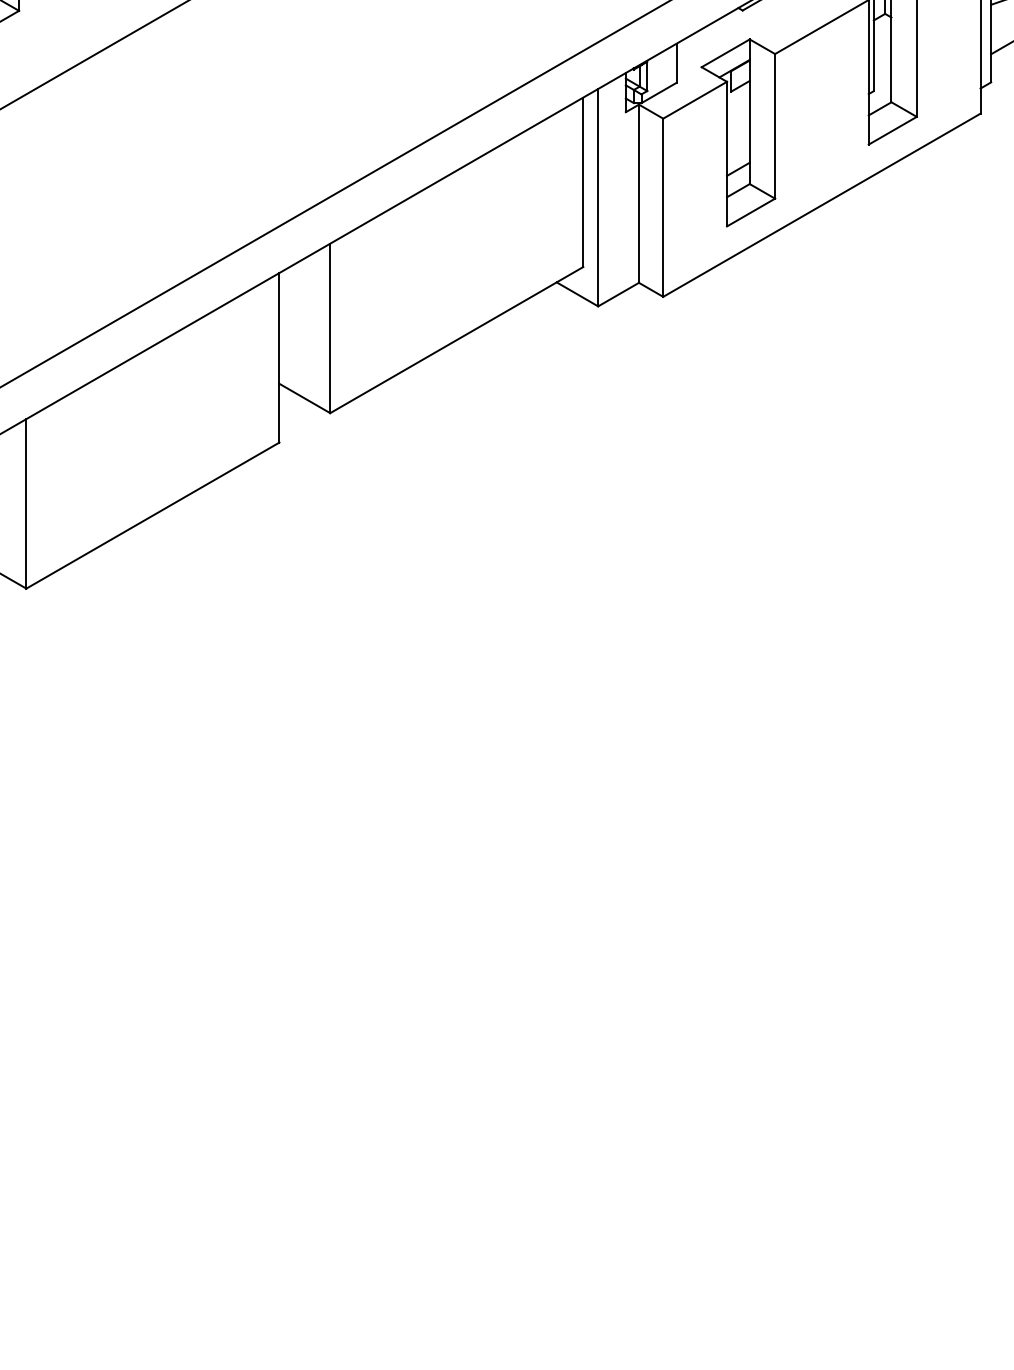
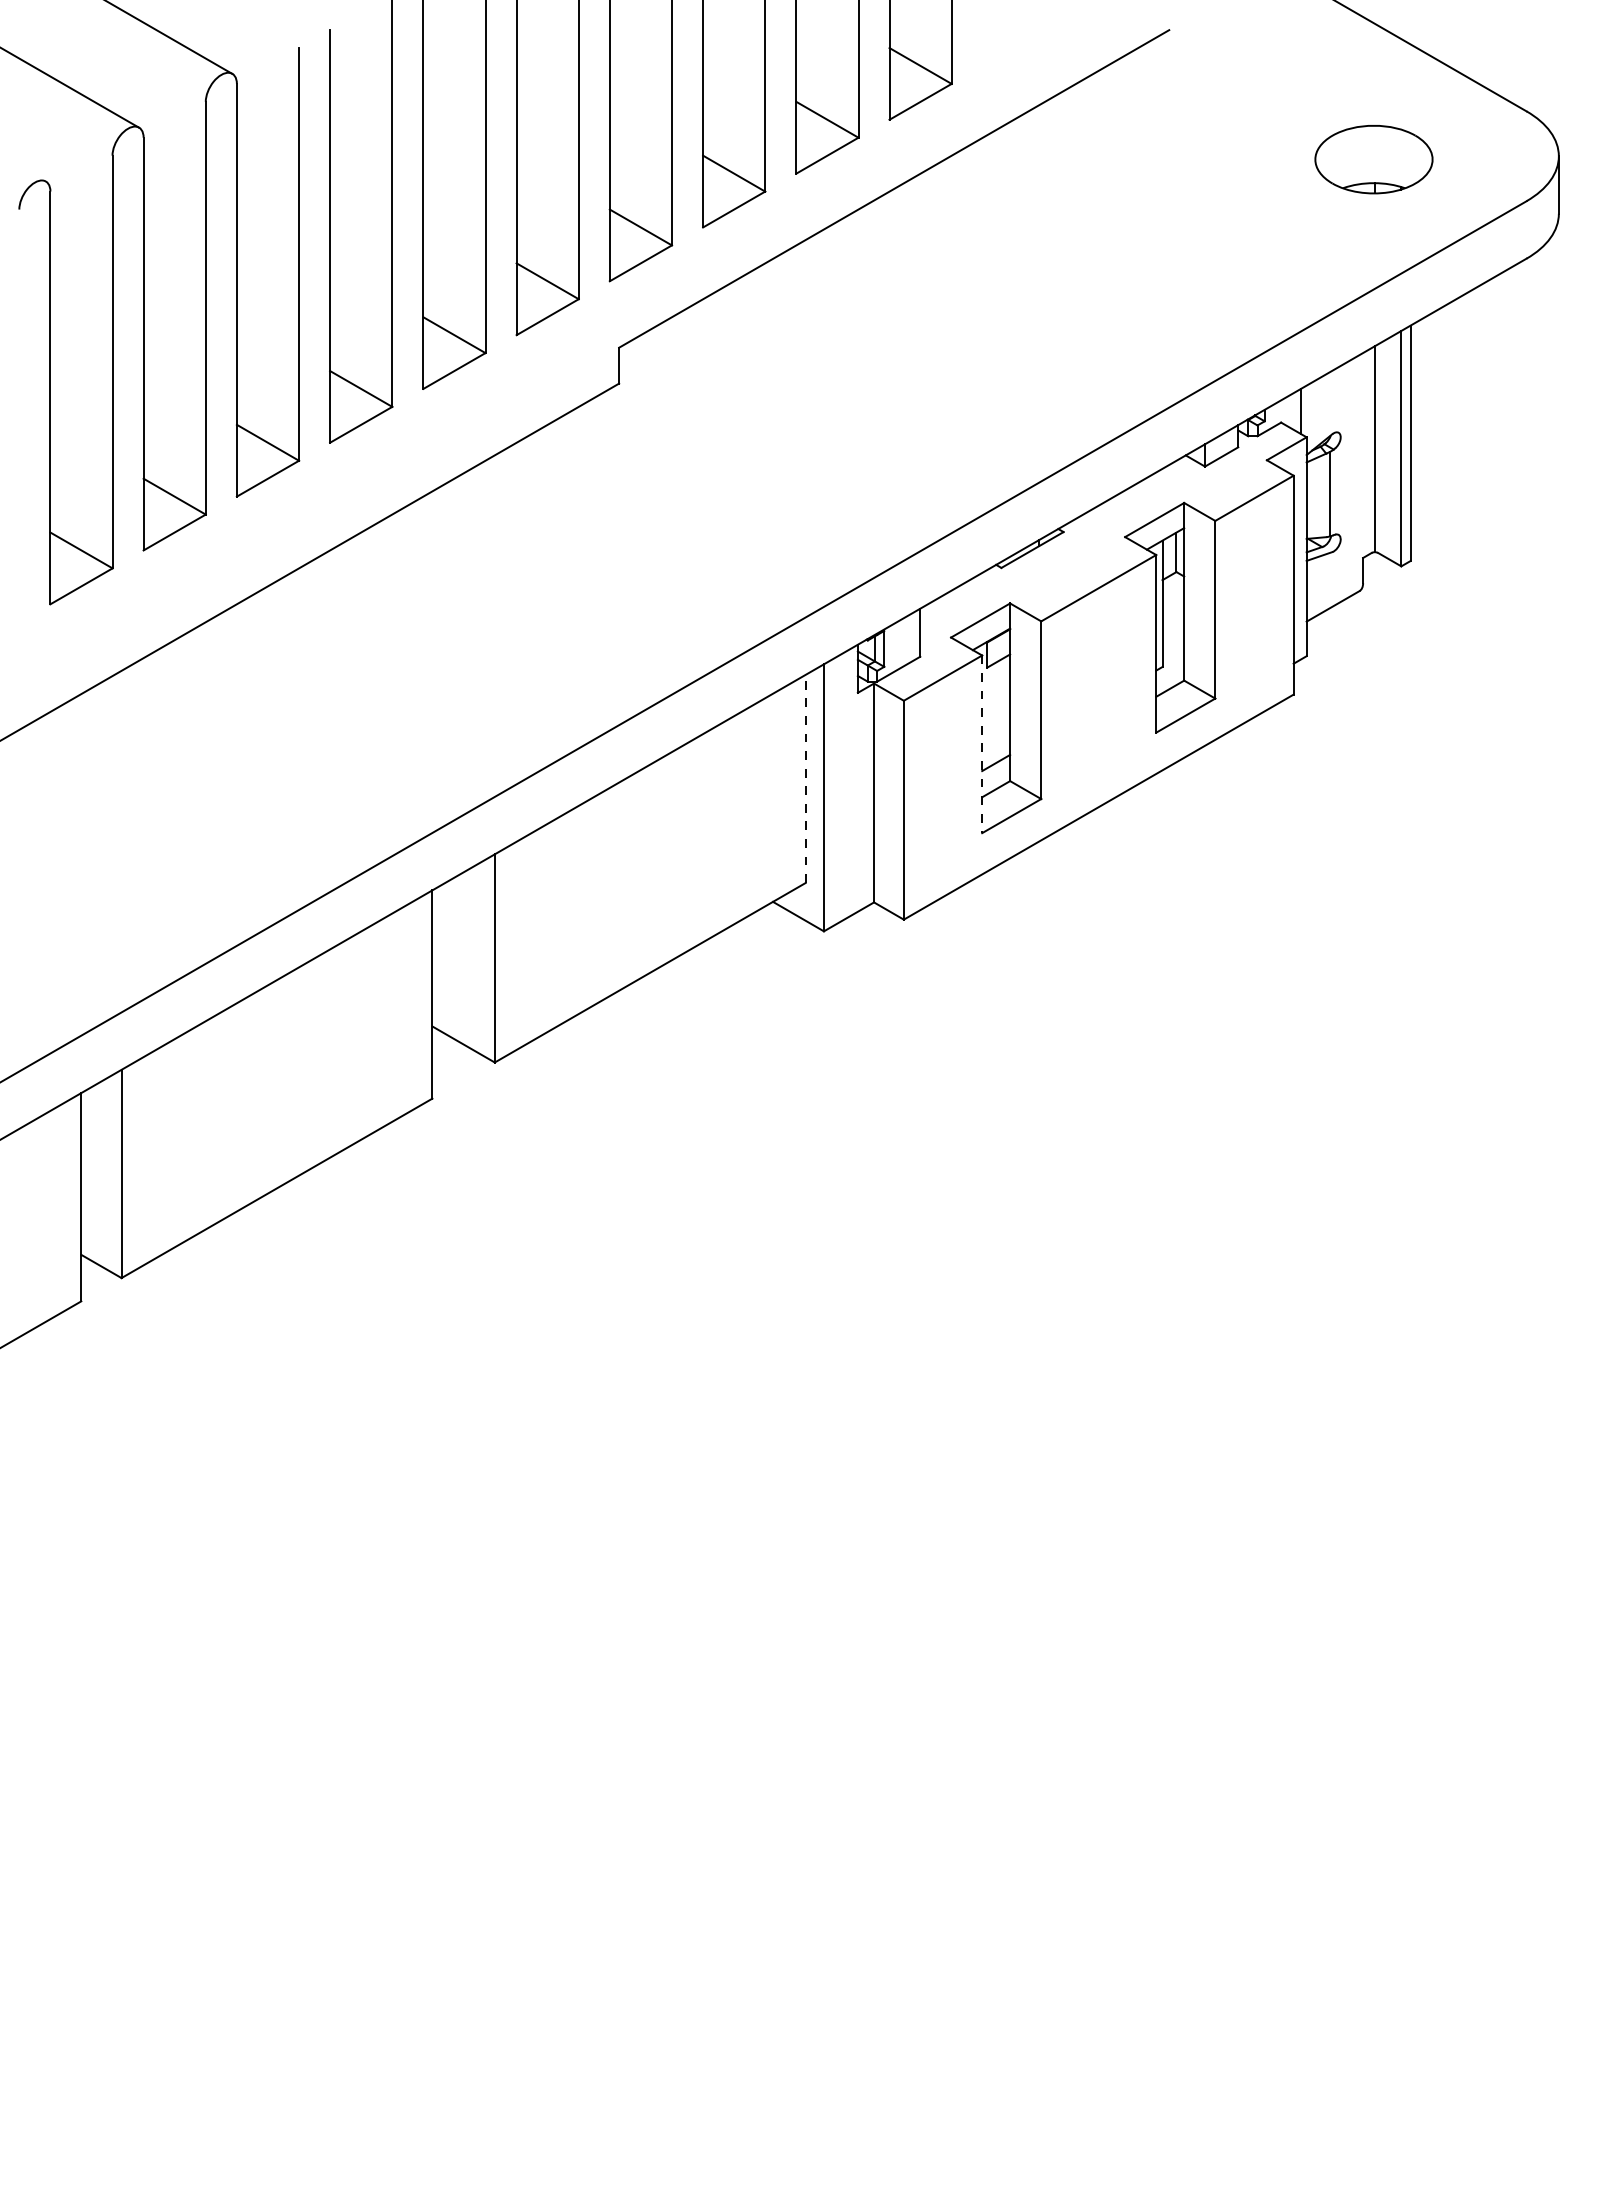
line: (727, 154) -> (982, 744), solid -> dashed
line: (583, 181) -> (805, 778), solid -> dashed

